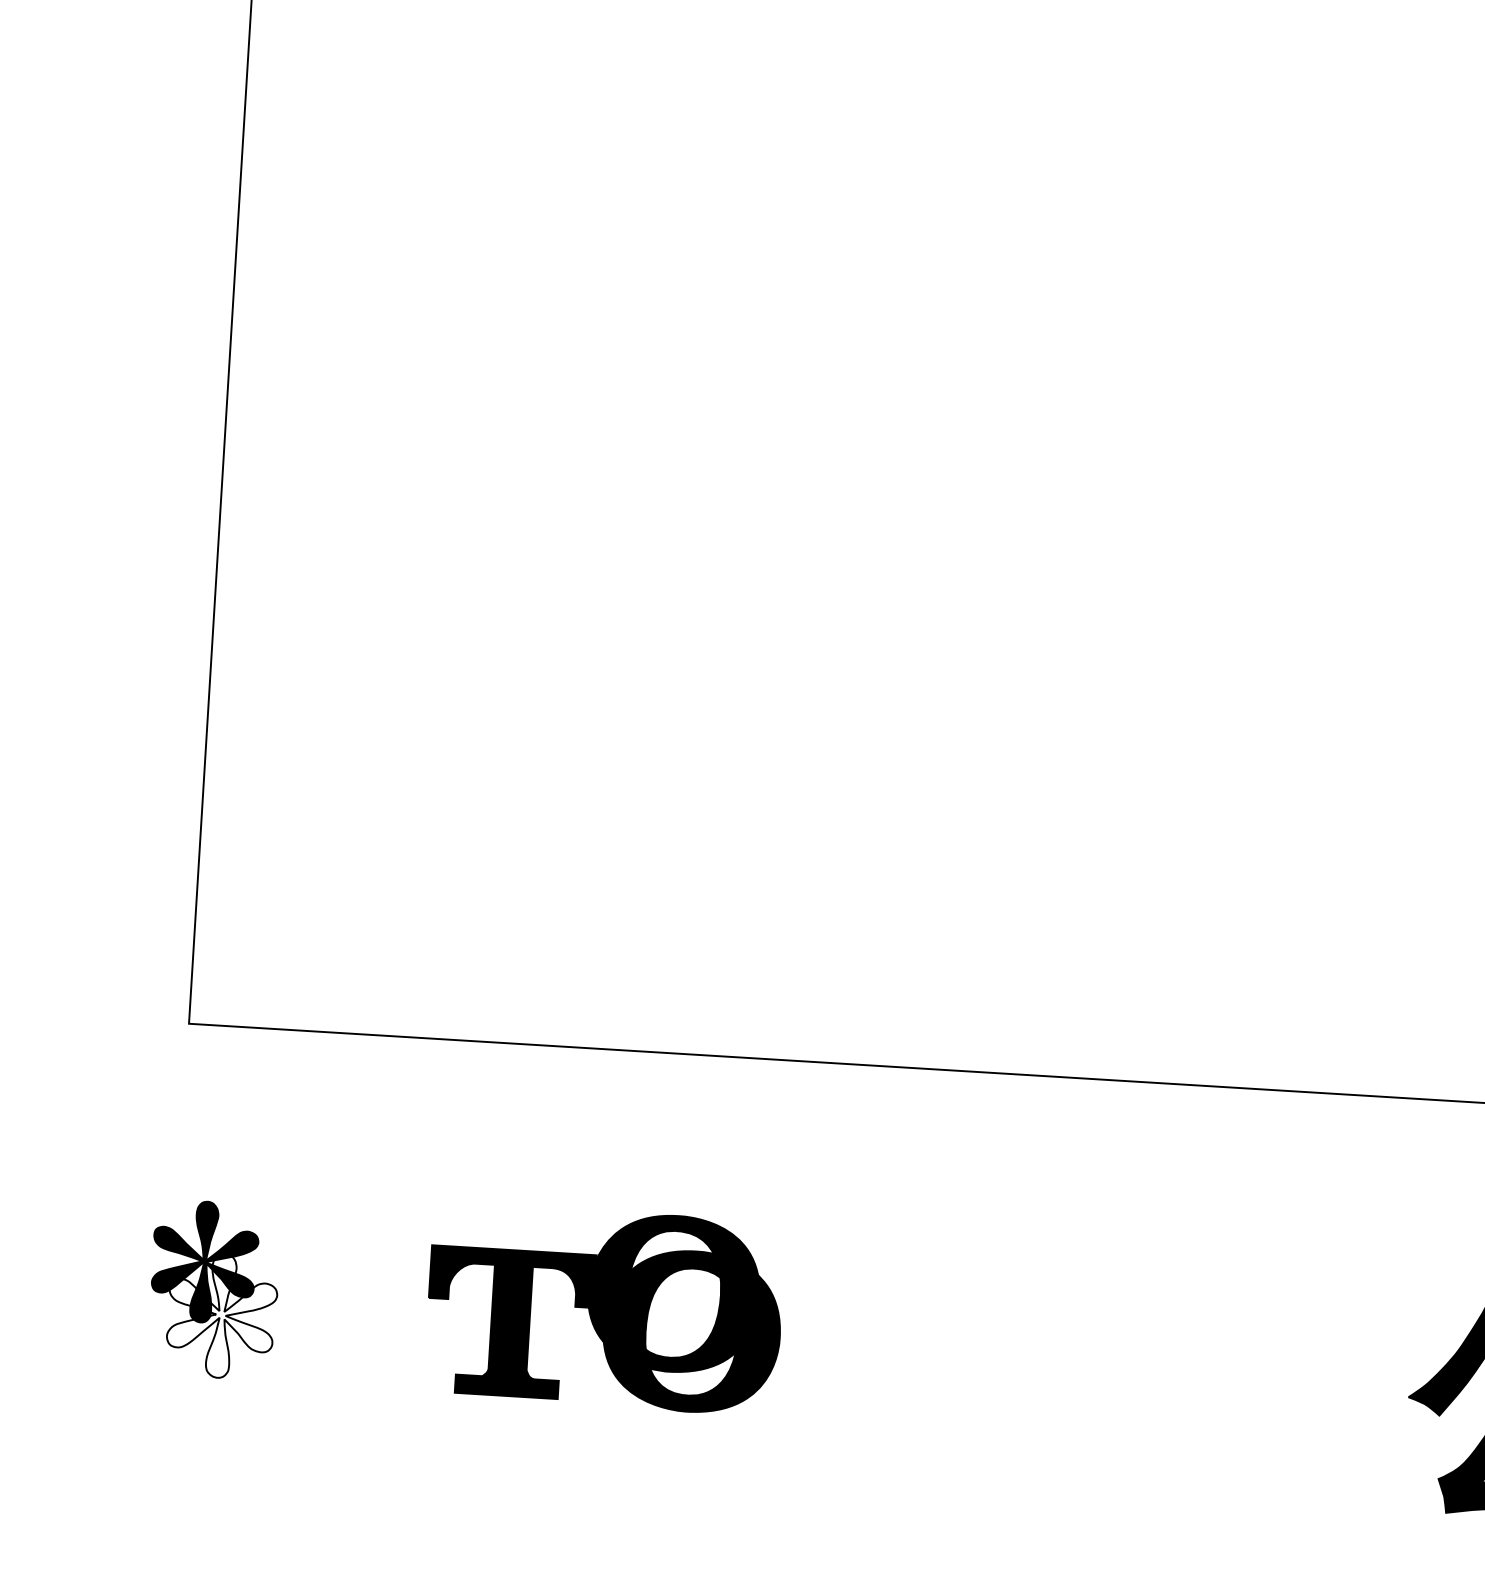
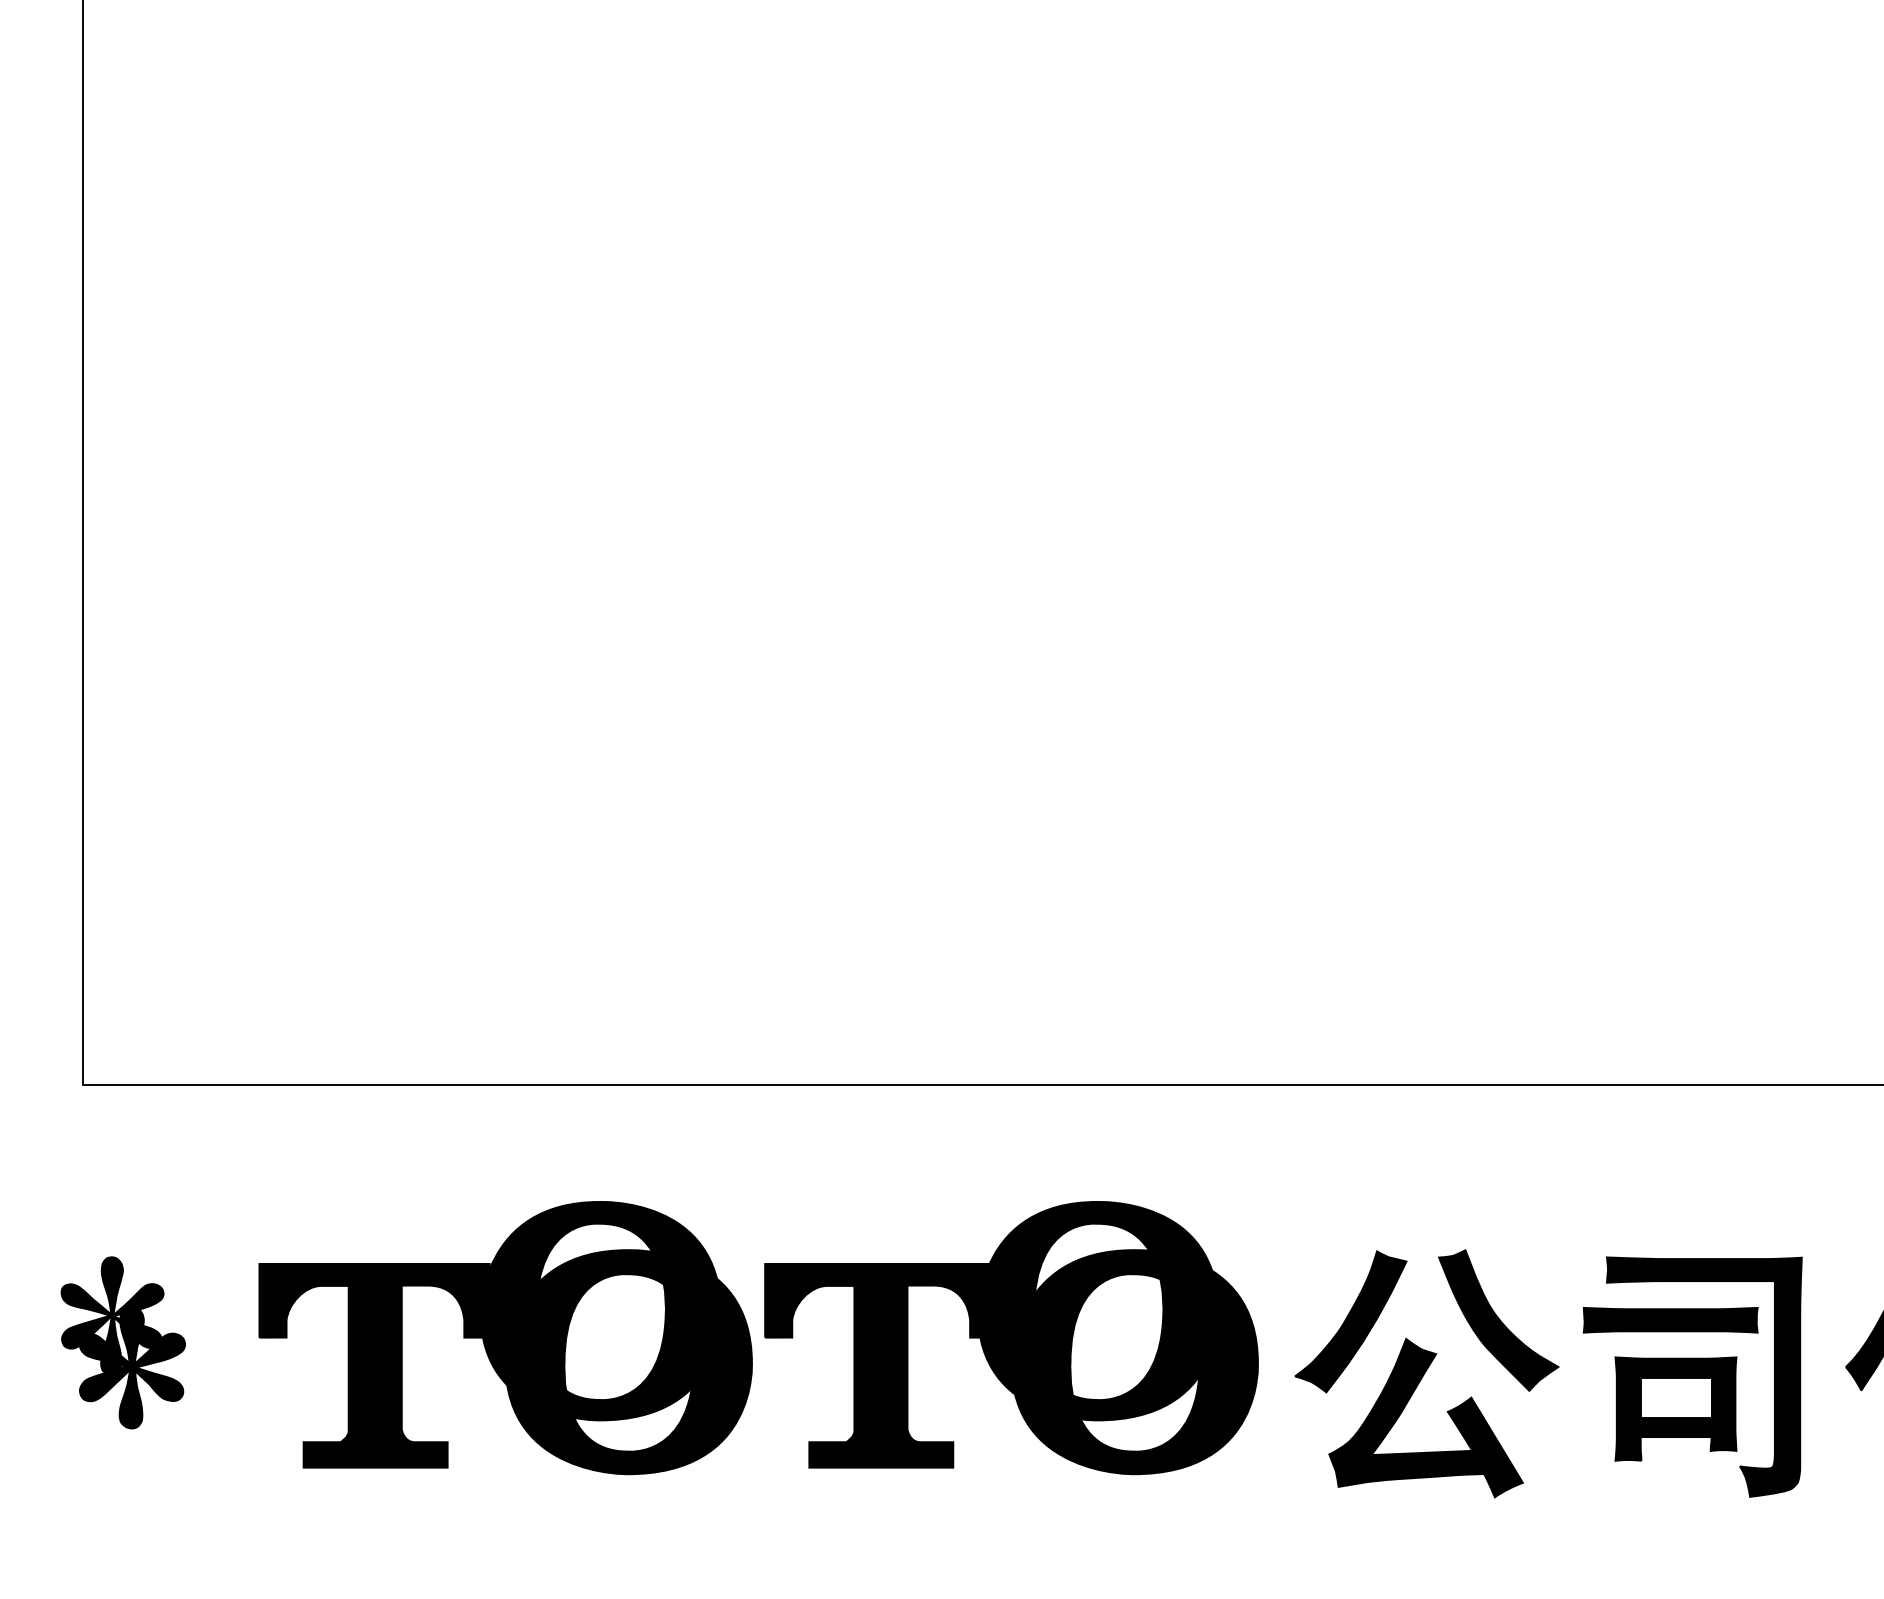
part: (604, 1309) -> (505, 1338), size x1.43
fill: (222, 1315) -> (132, 1367), added
part: (1121, 1340) -> (1011, 1338), added

